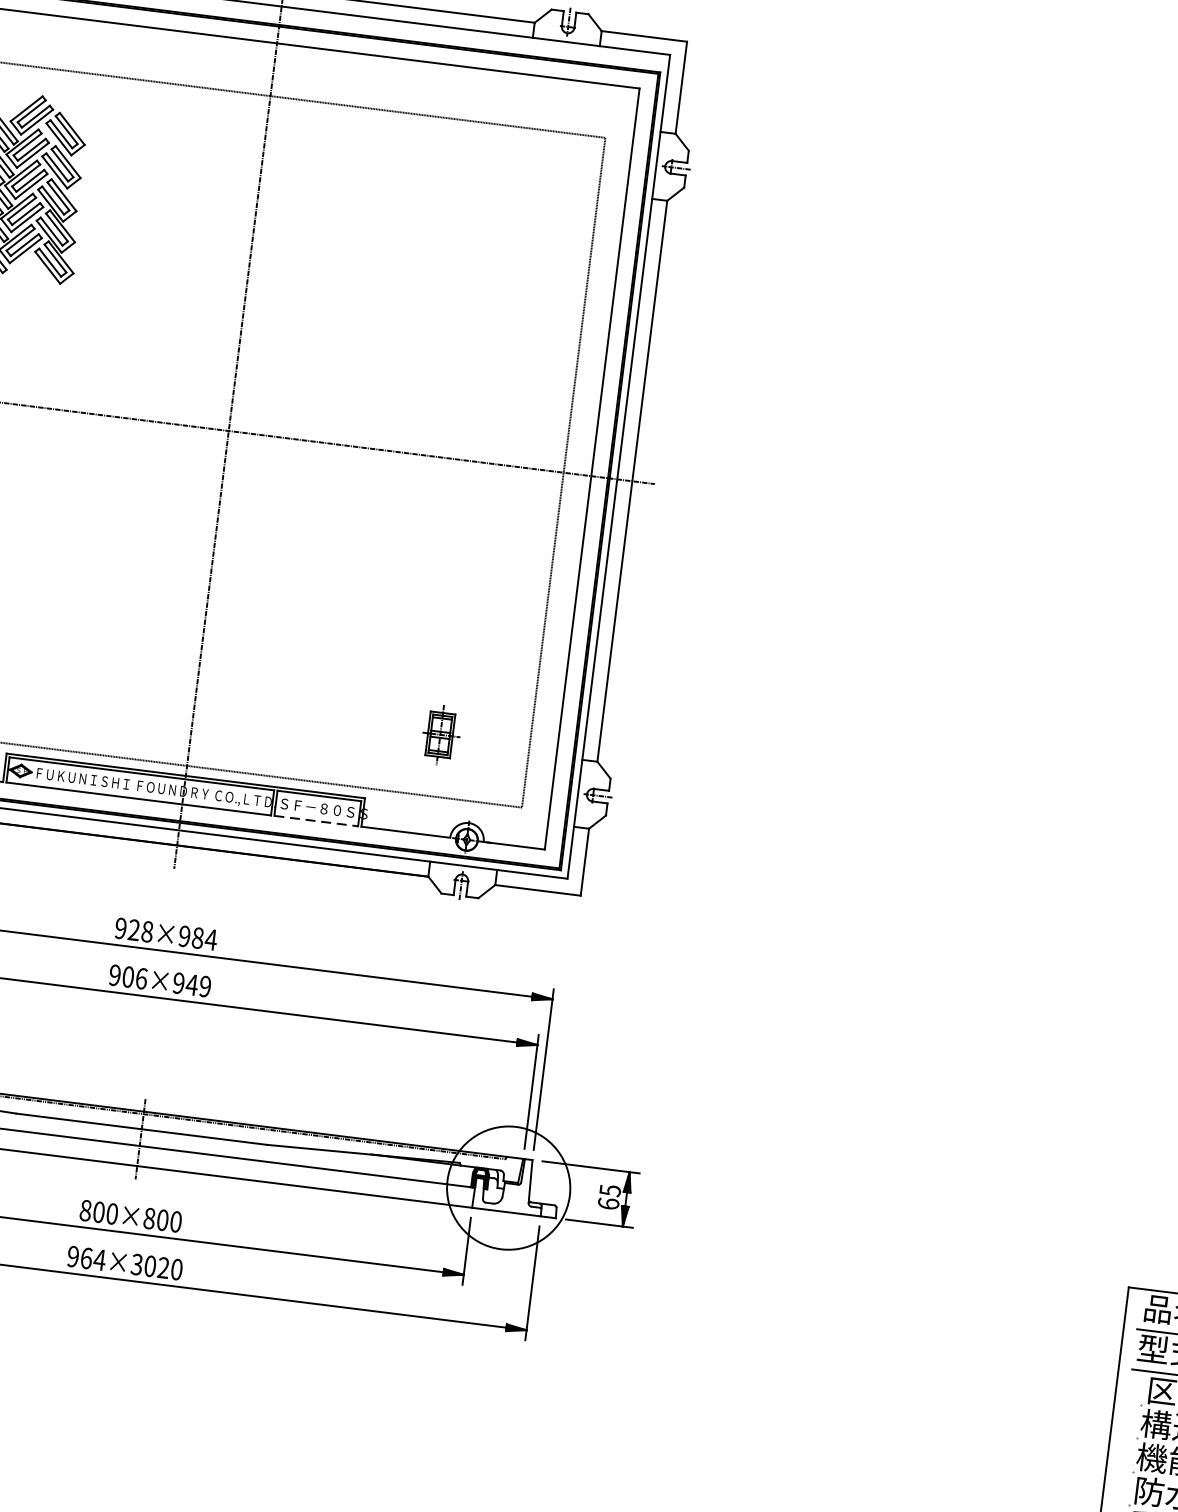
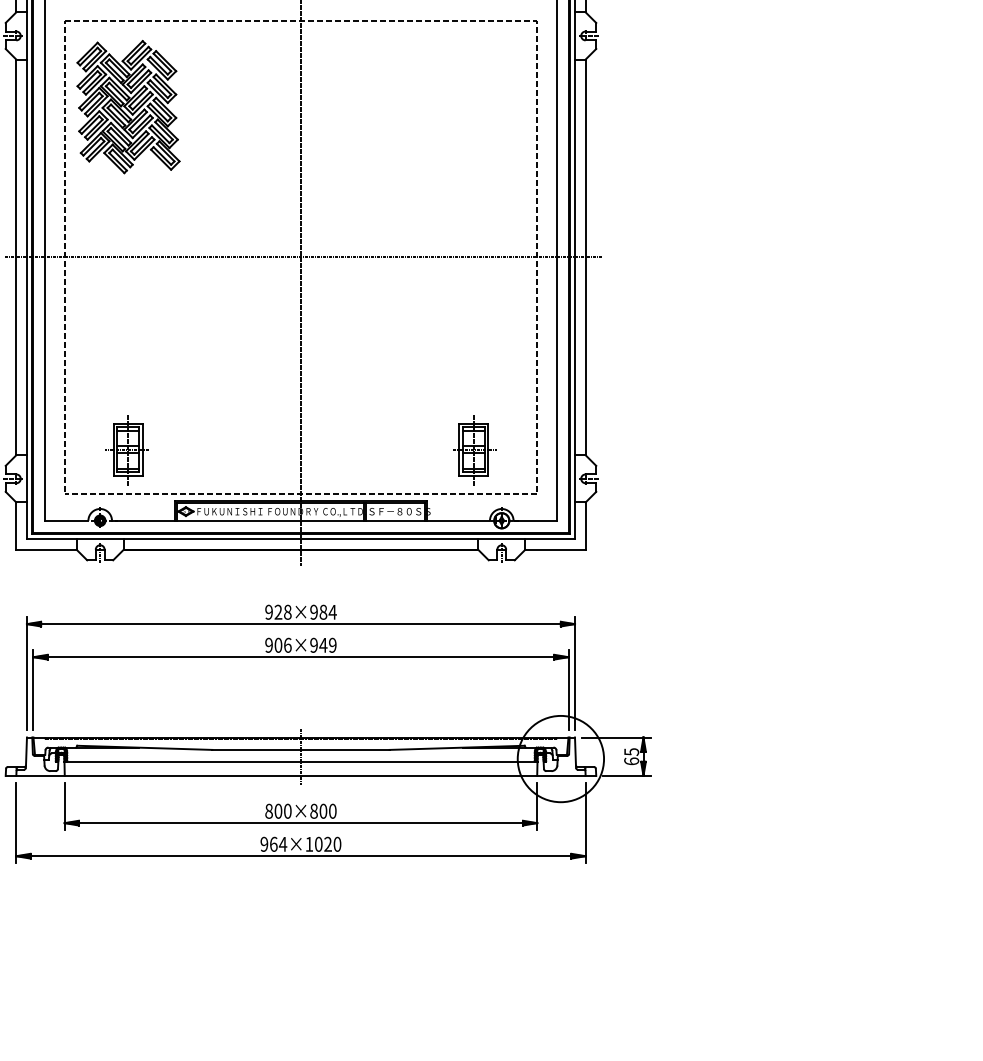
part: (440, 735) -> (474, 450), size x1.67
line: (316, 820) -> (395, 520), dashed -> solid
text: (137, 1263) -> (309, 843), 964×3020 -> 964×1020

